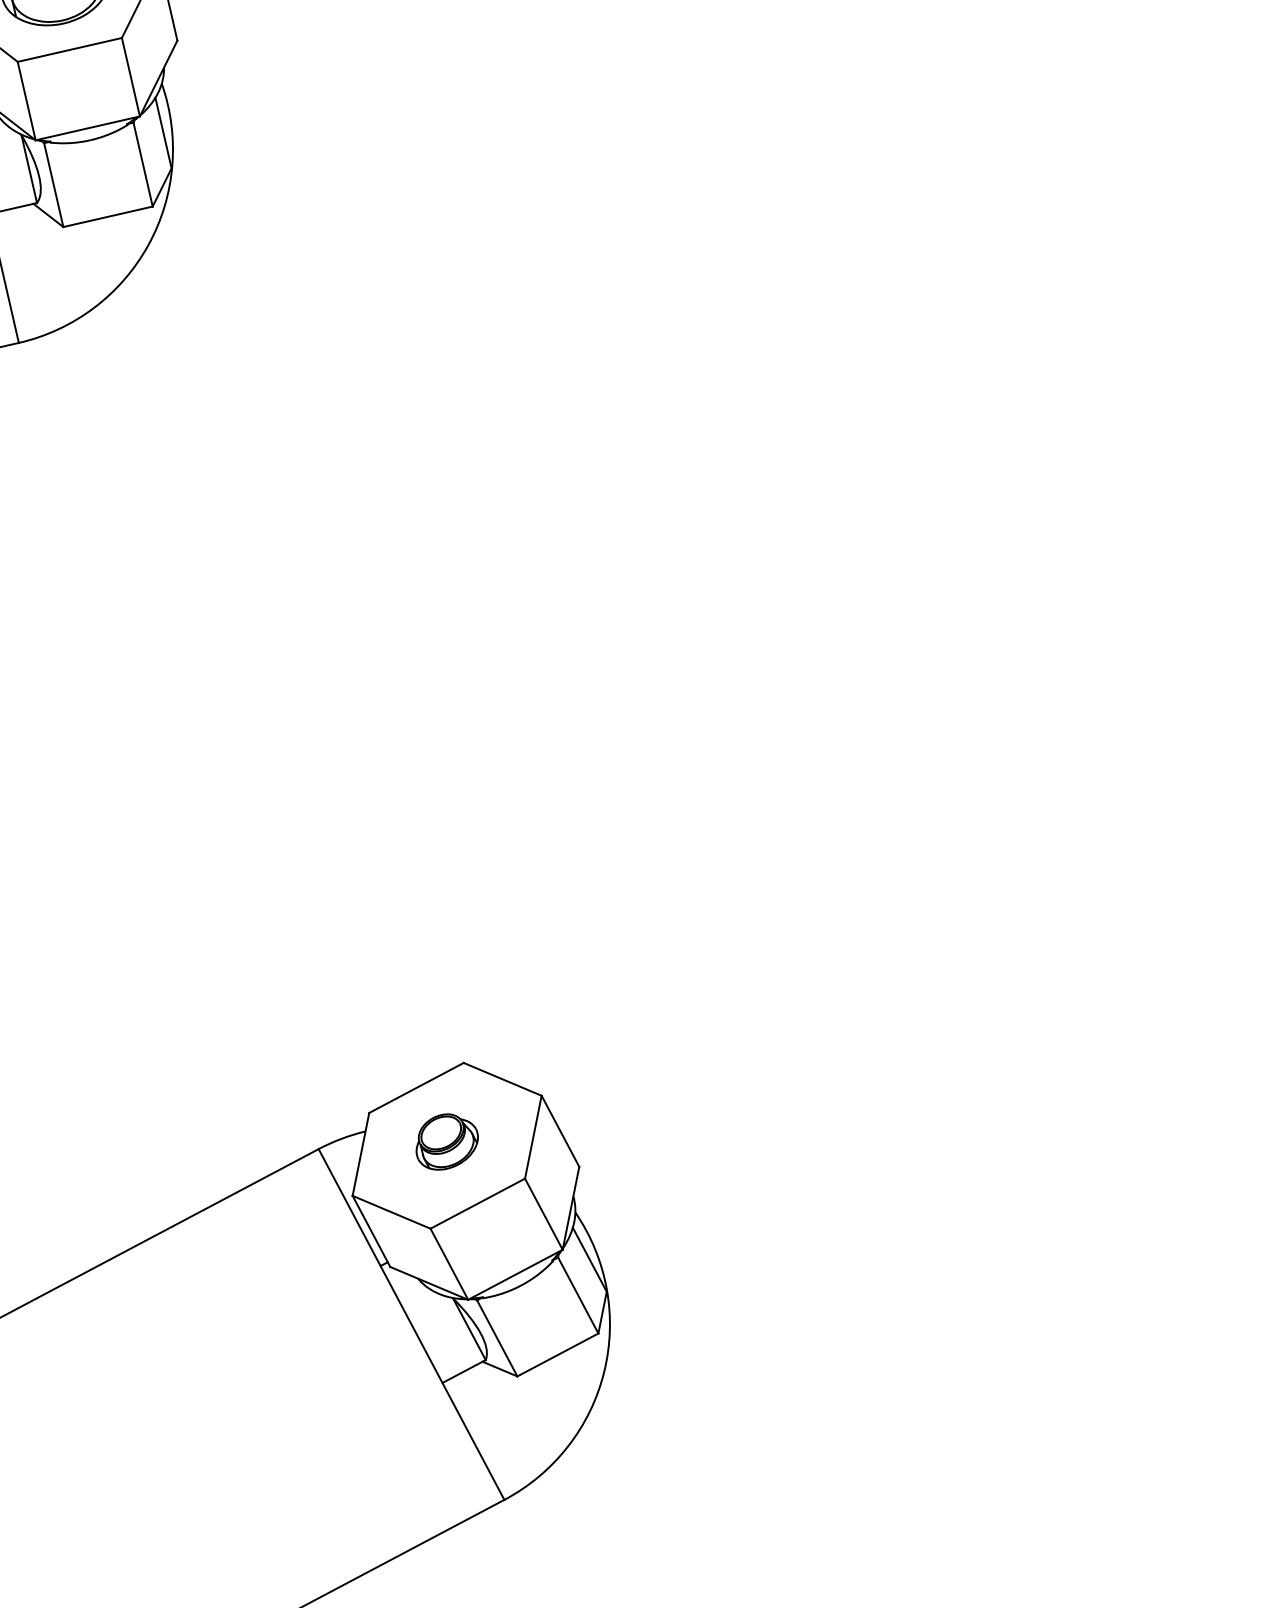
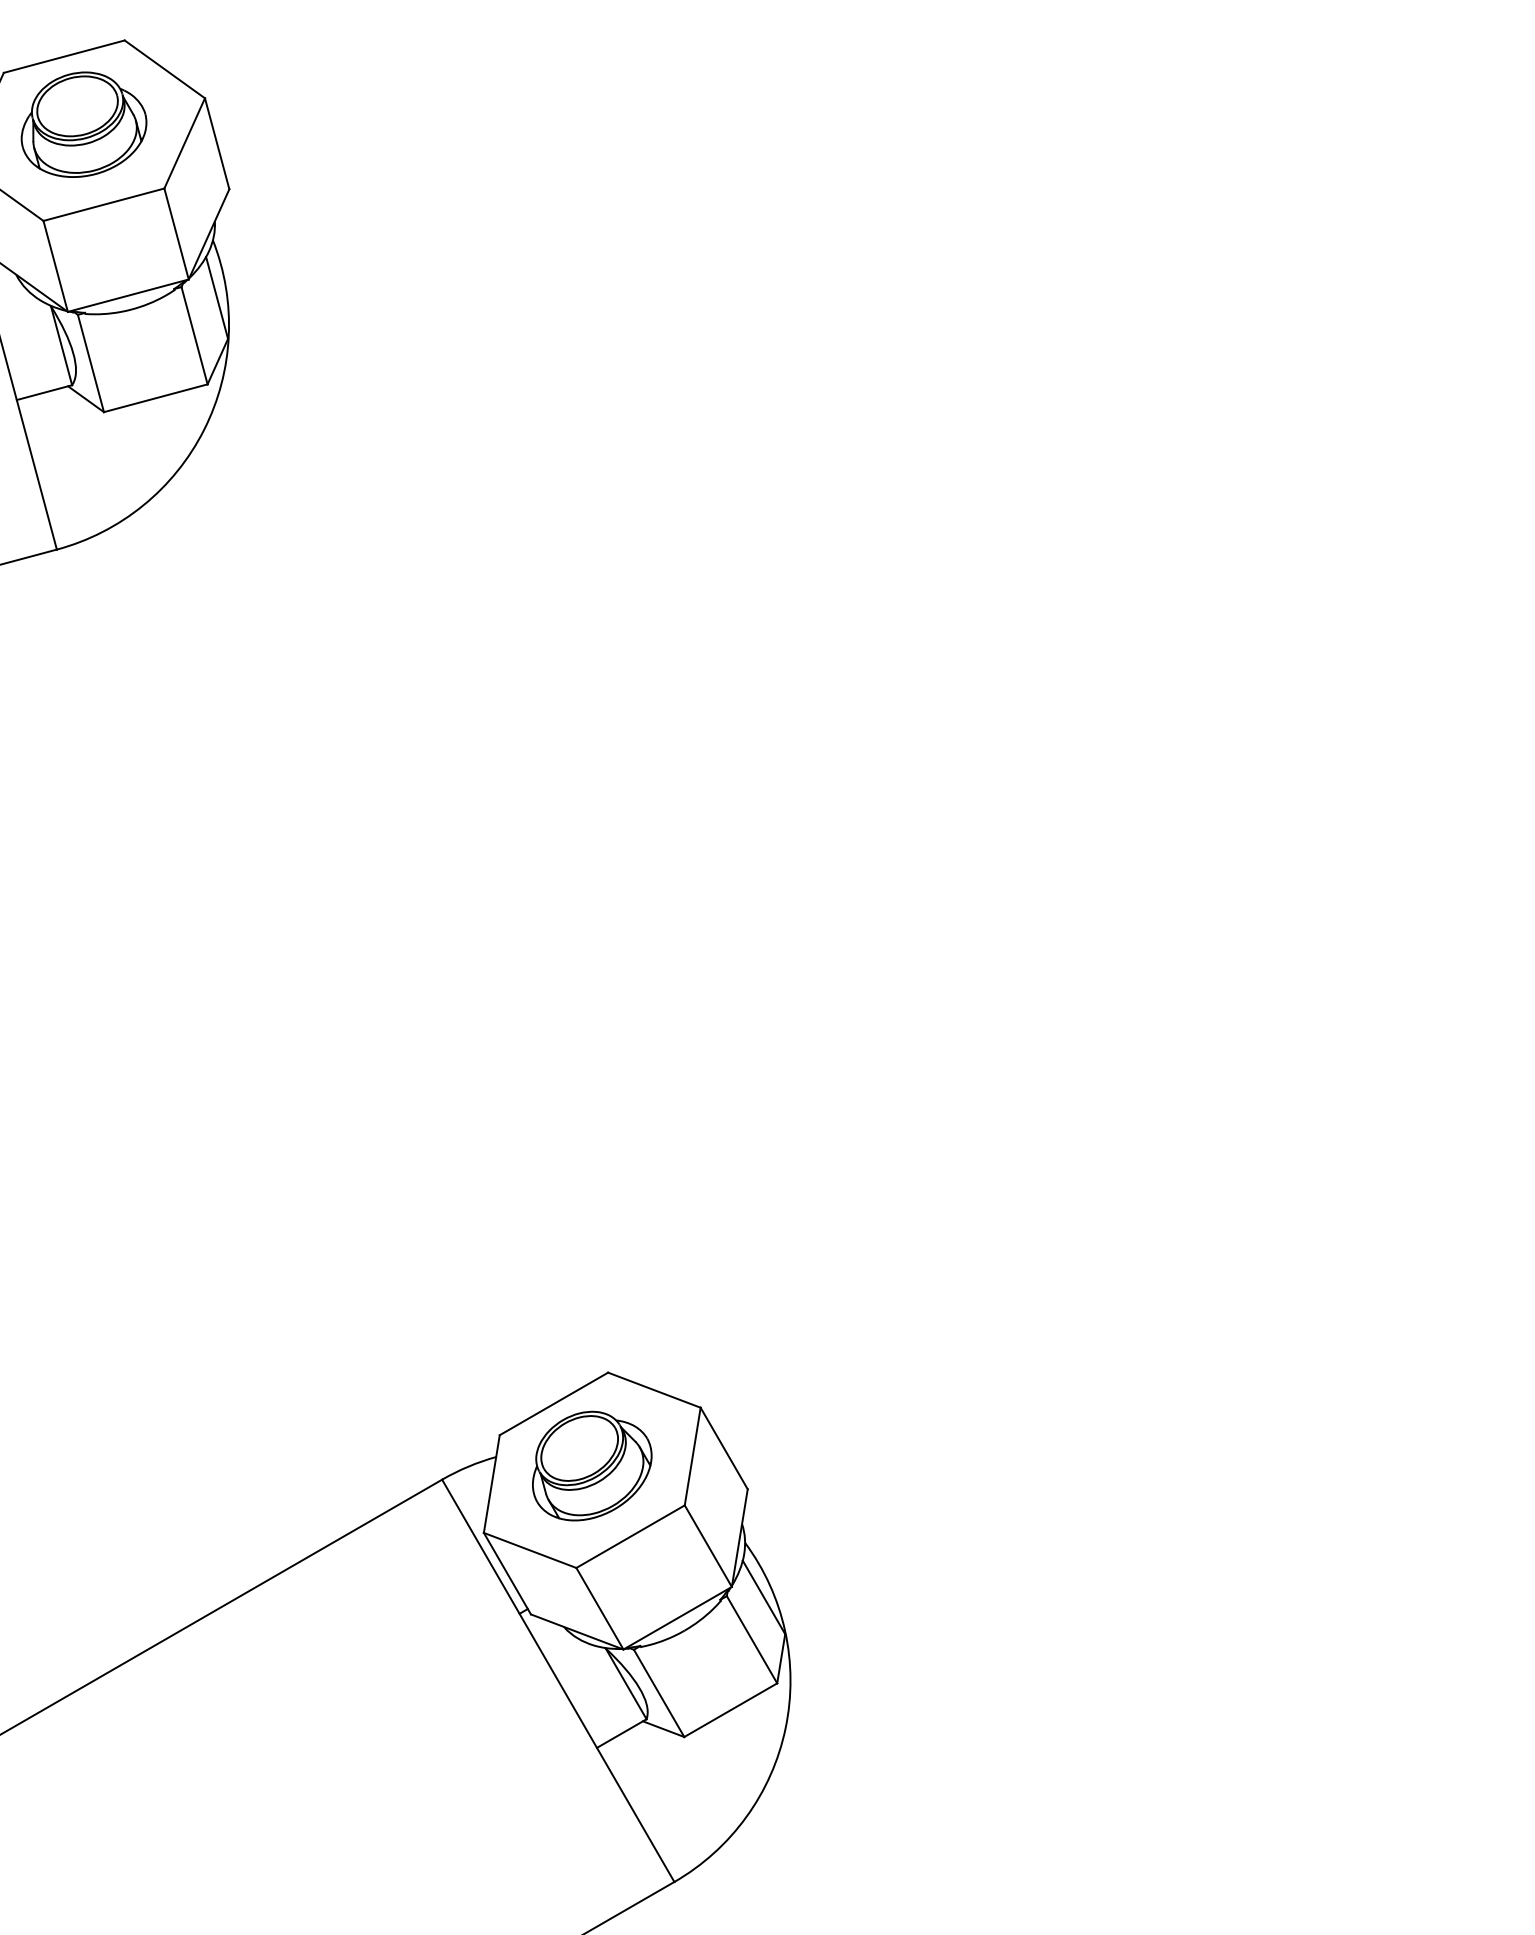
part: (447, 1141) -> (592, 1465), size x1.67

